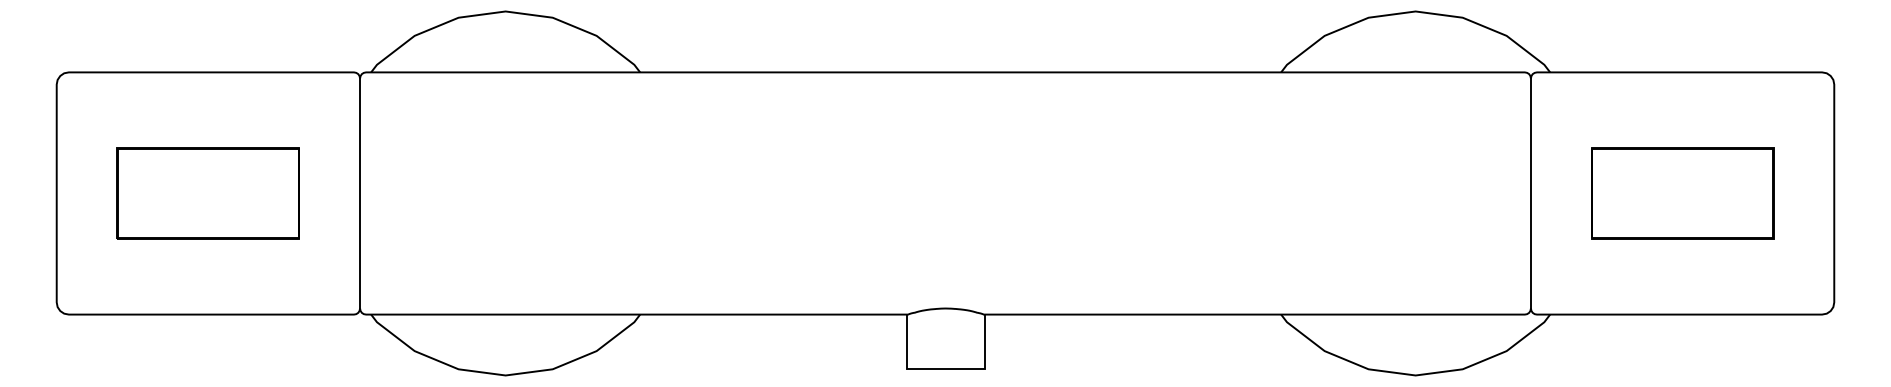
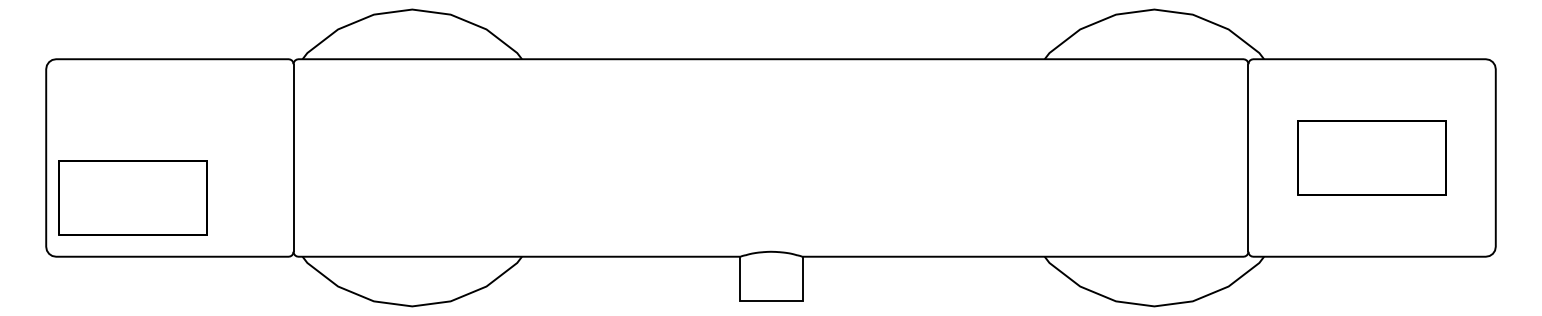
part: (207, 193) -> (132, 197), moved

